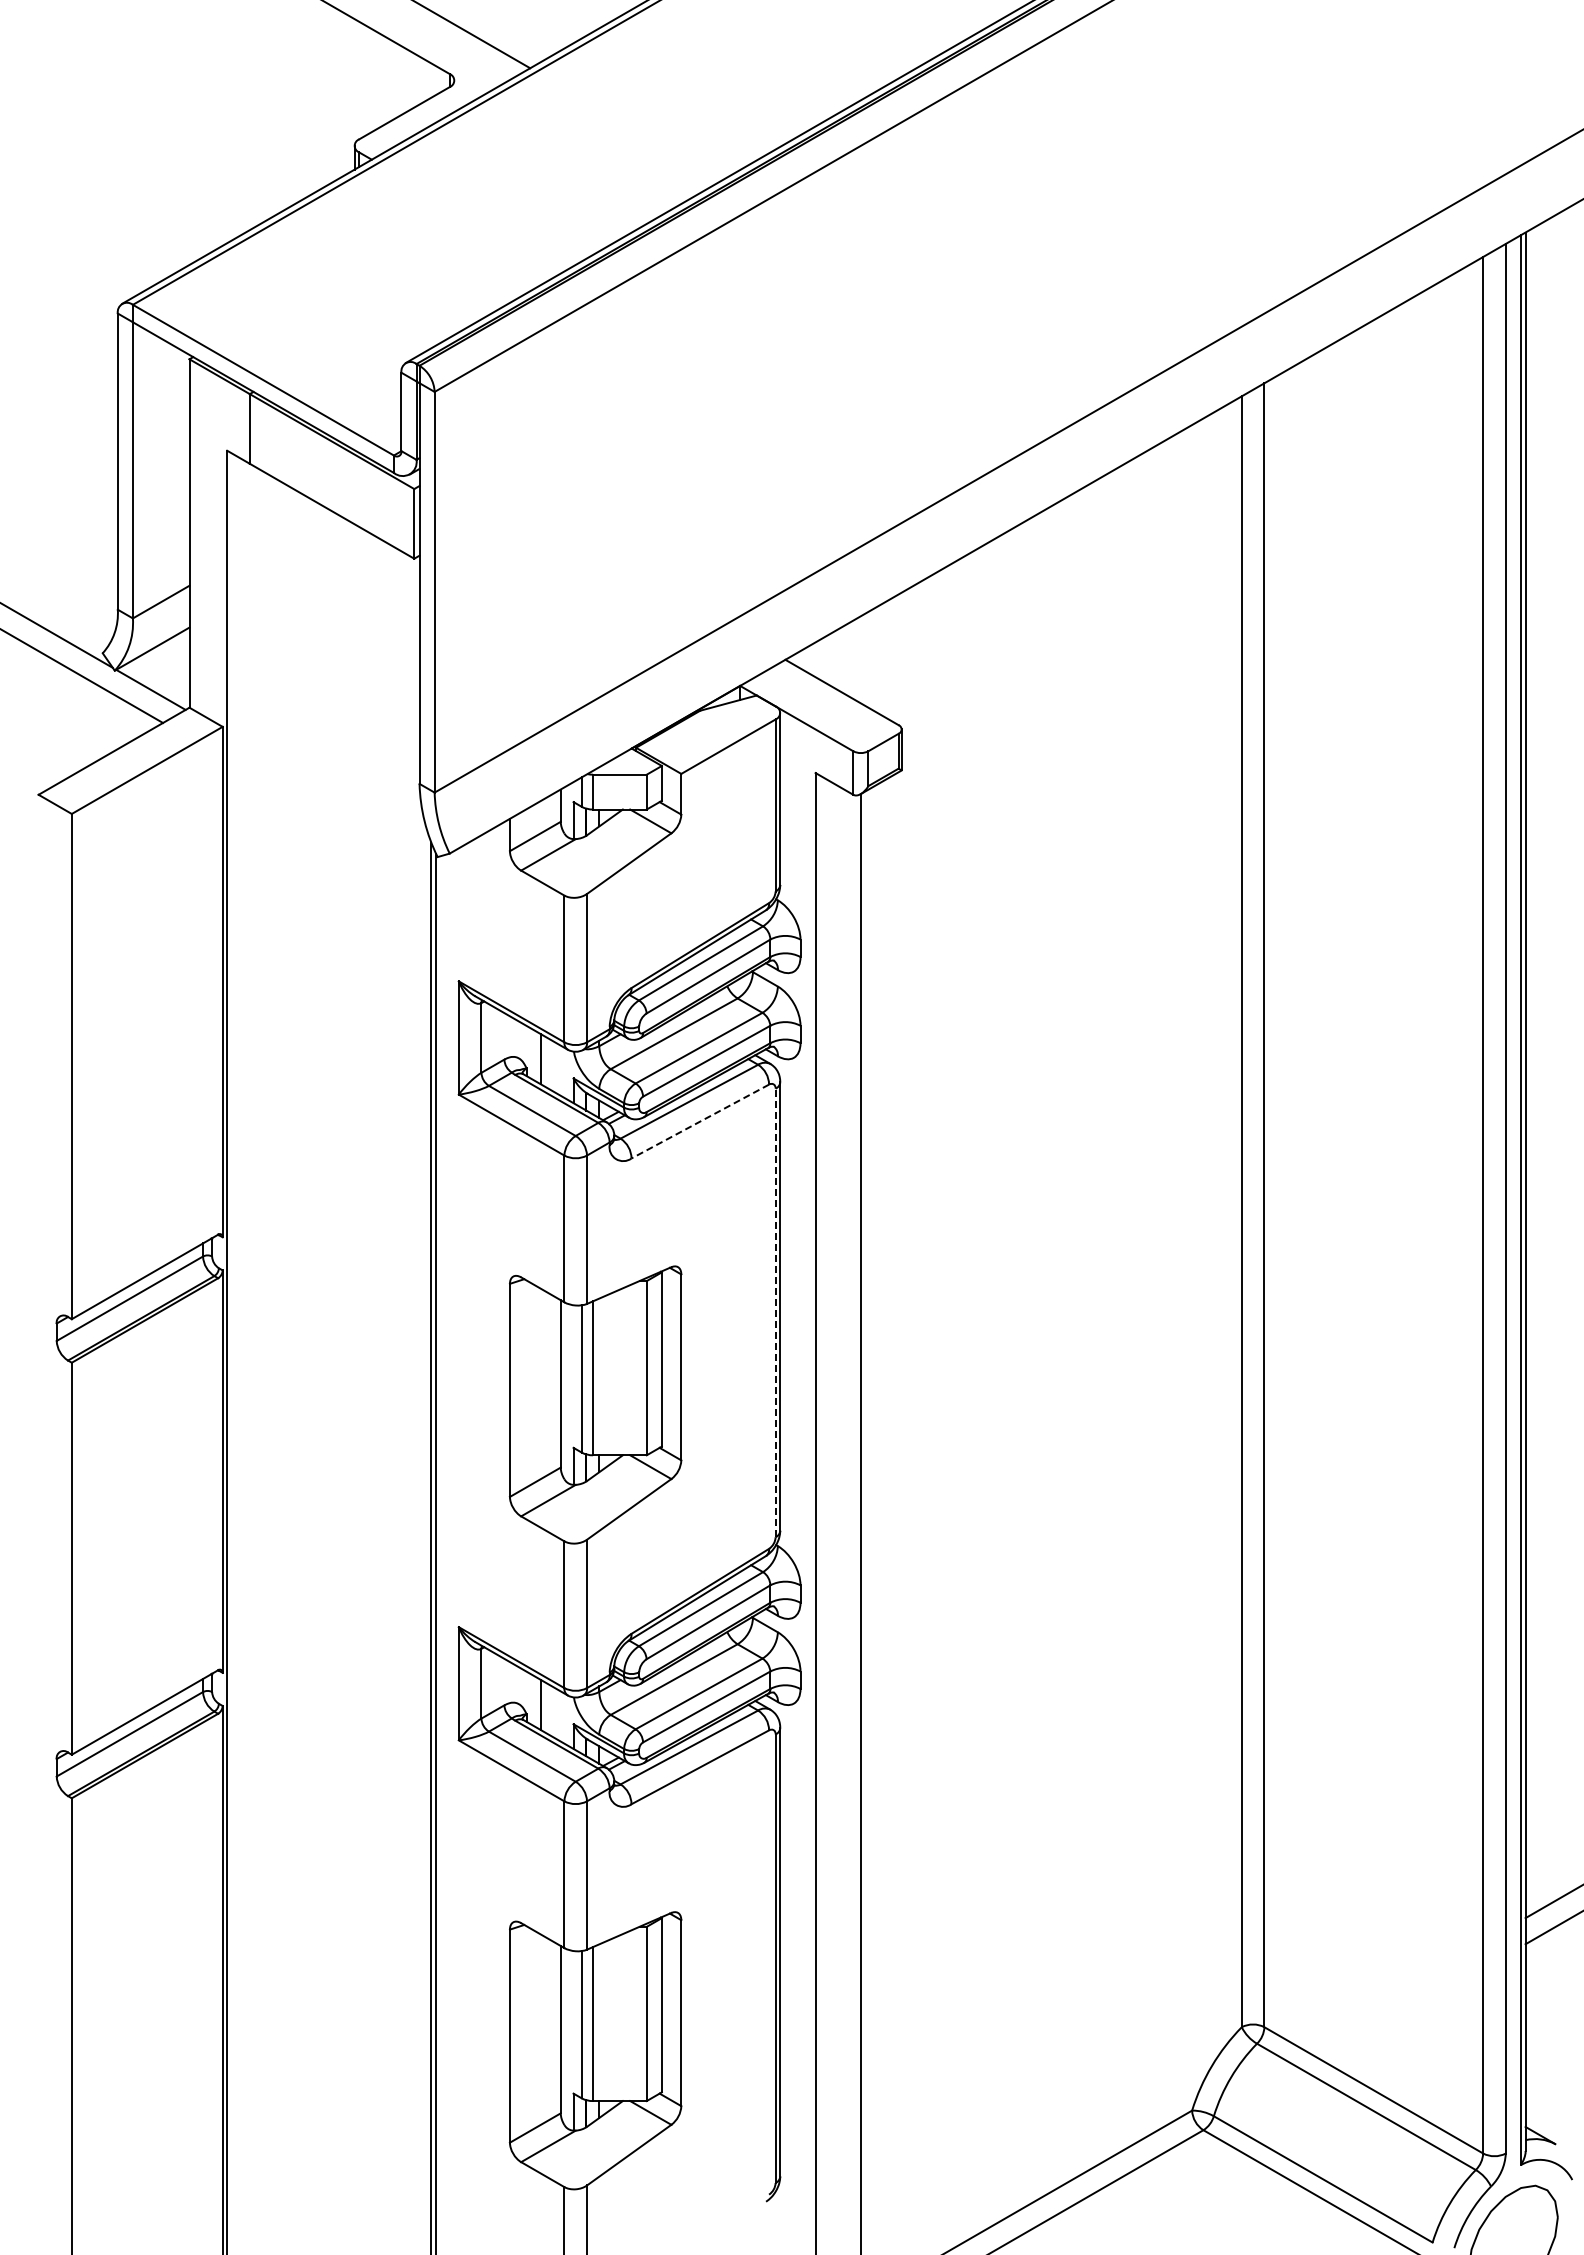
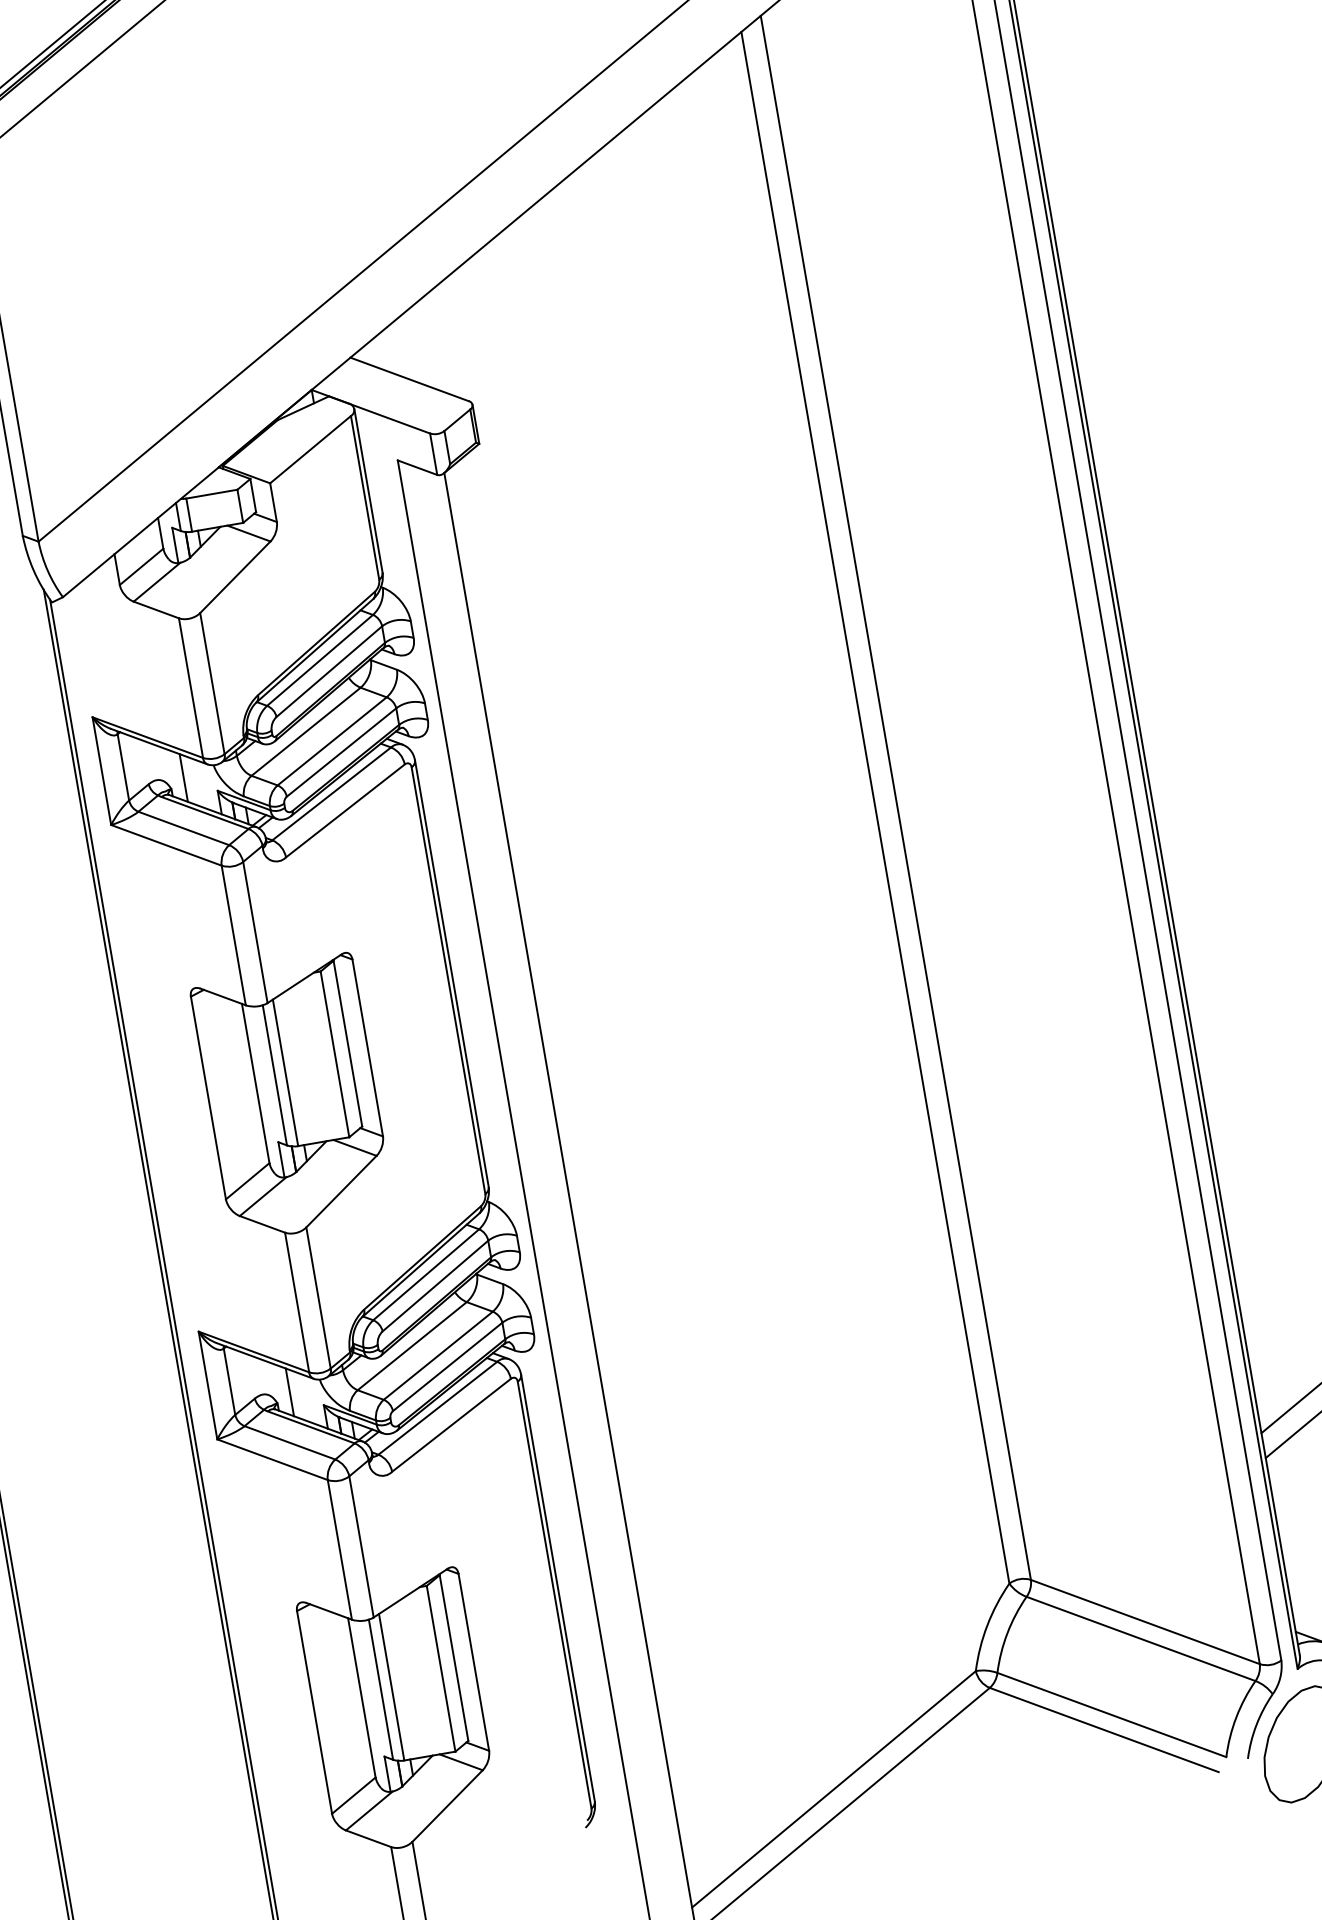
line: (699, 1121) -> (344, 811), dashed -> solid
line: (775, 1312) -> (448, 980), dashed -> solid

